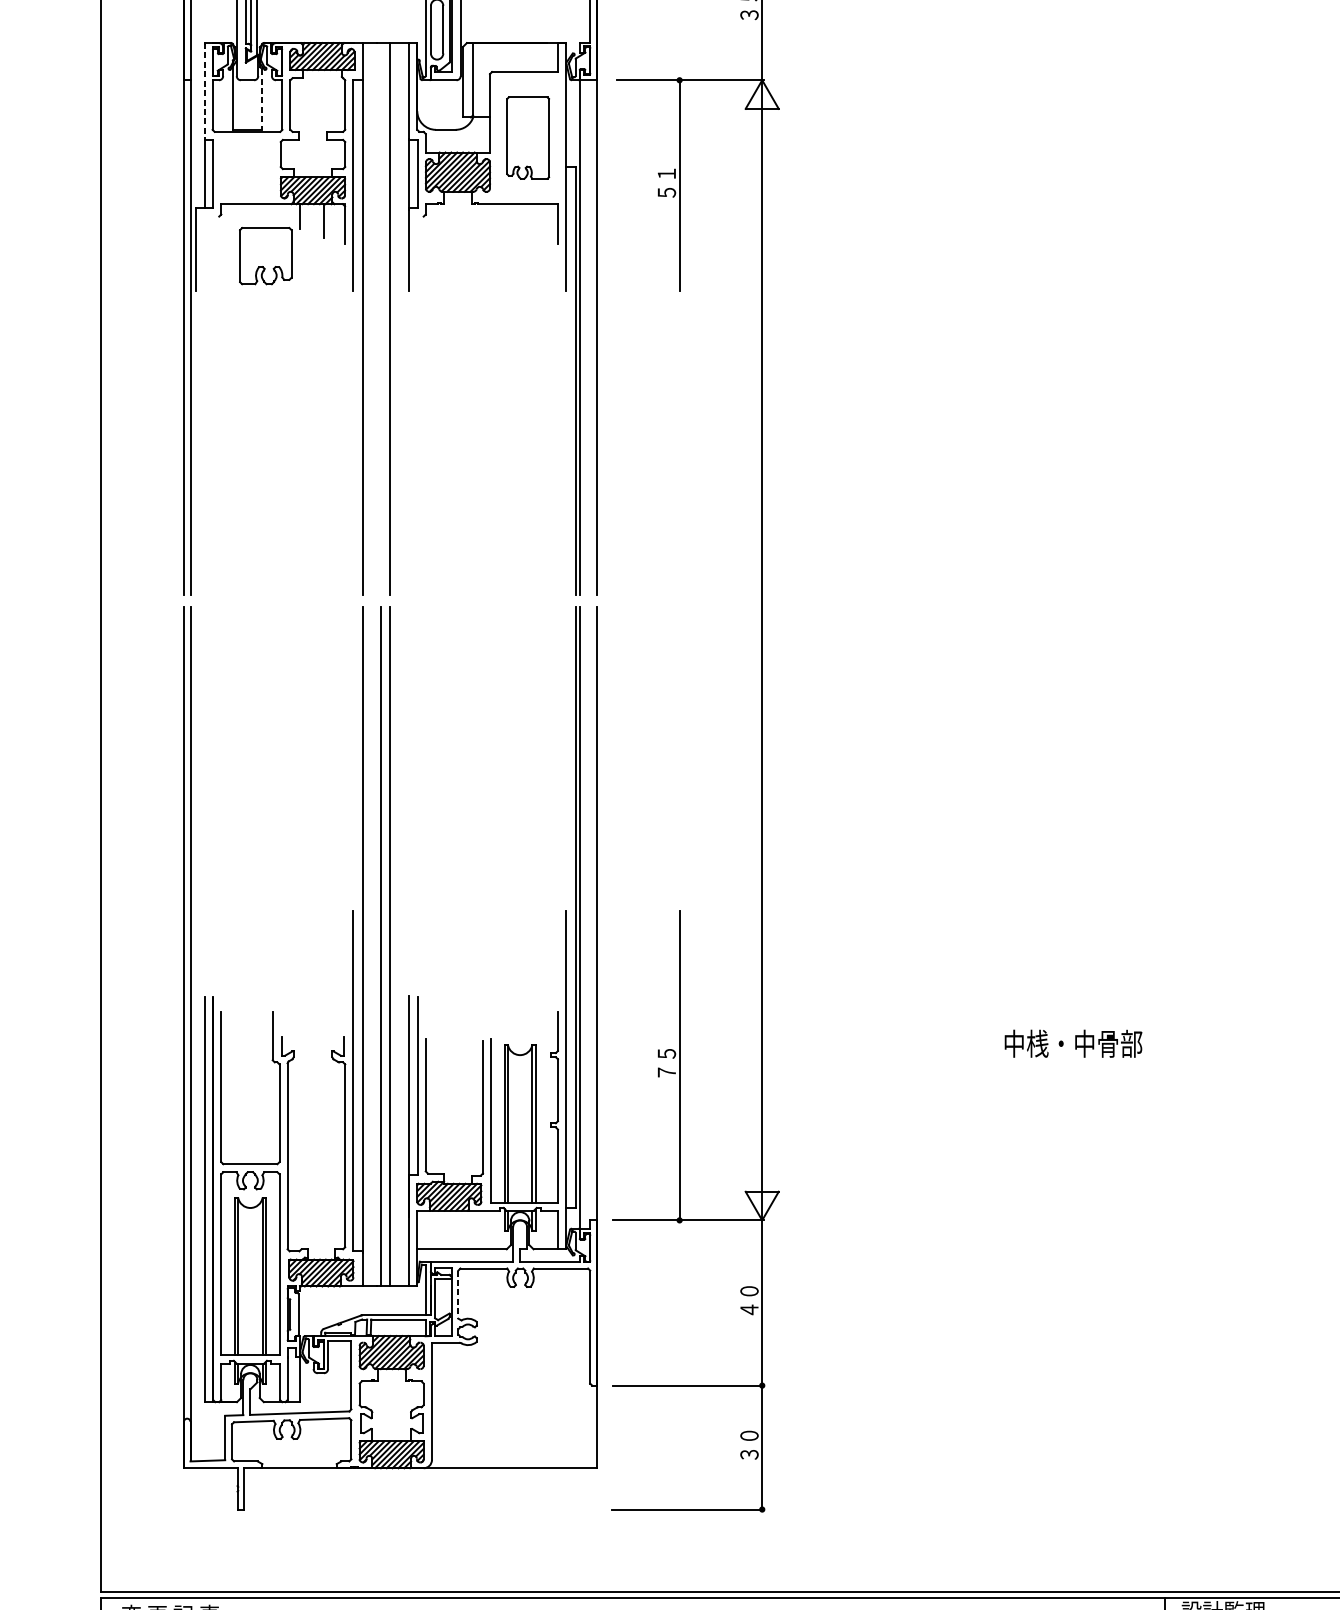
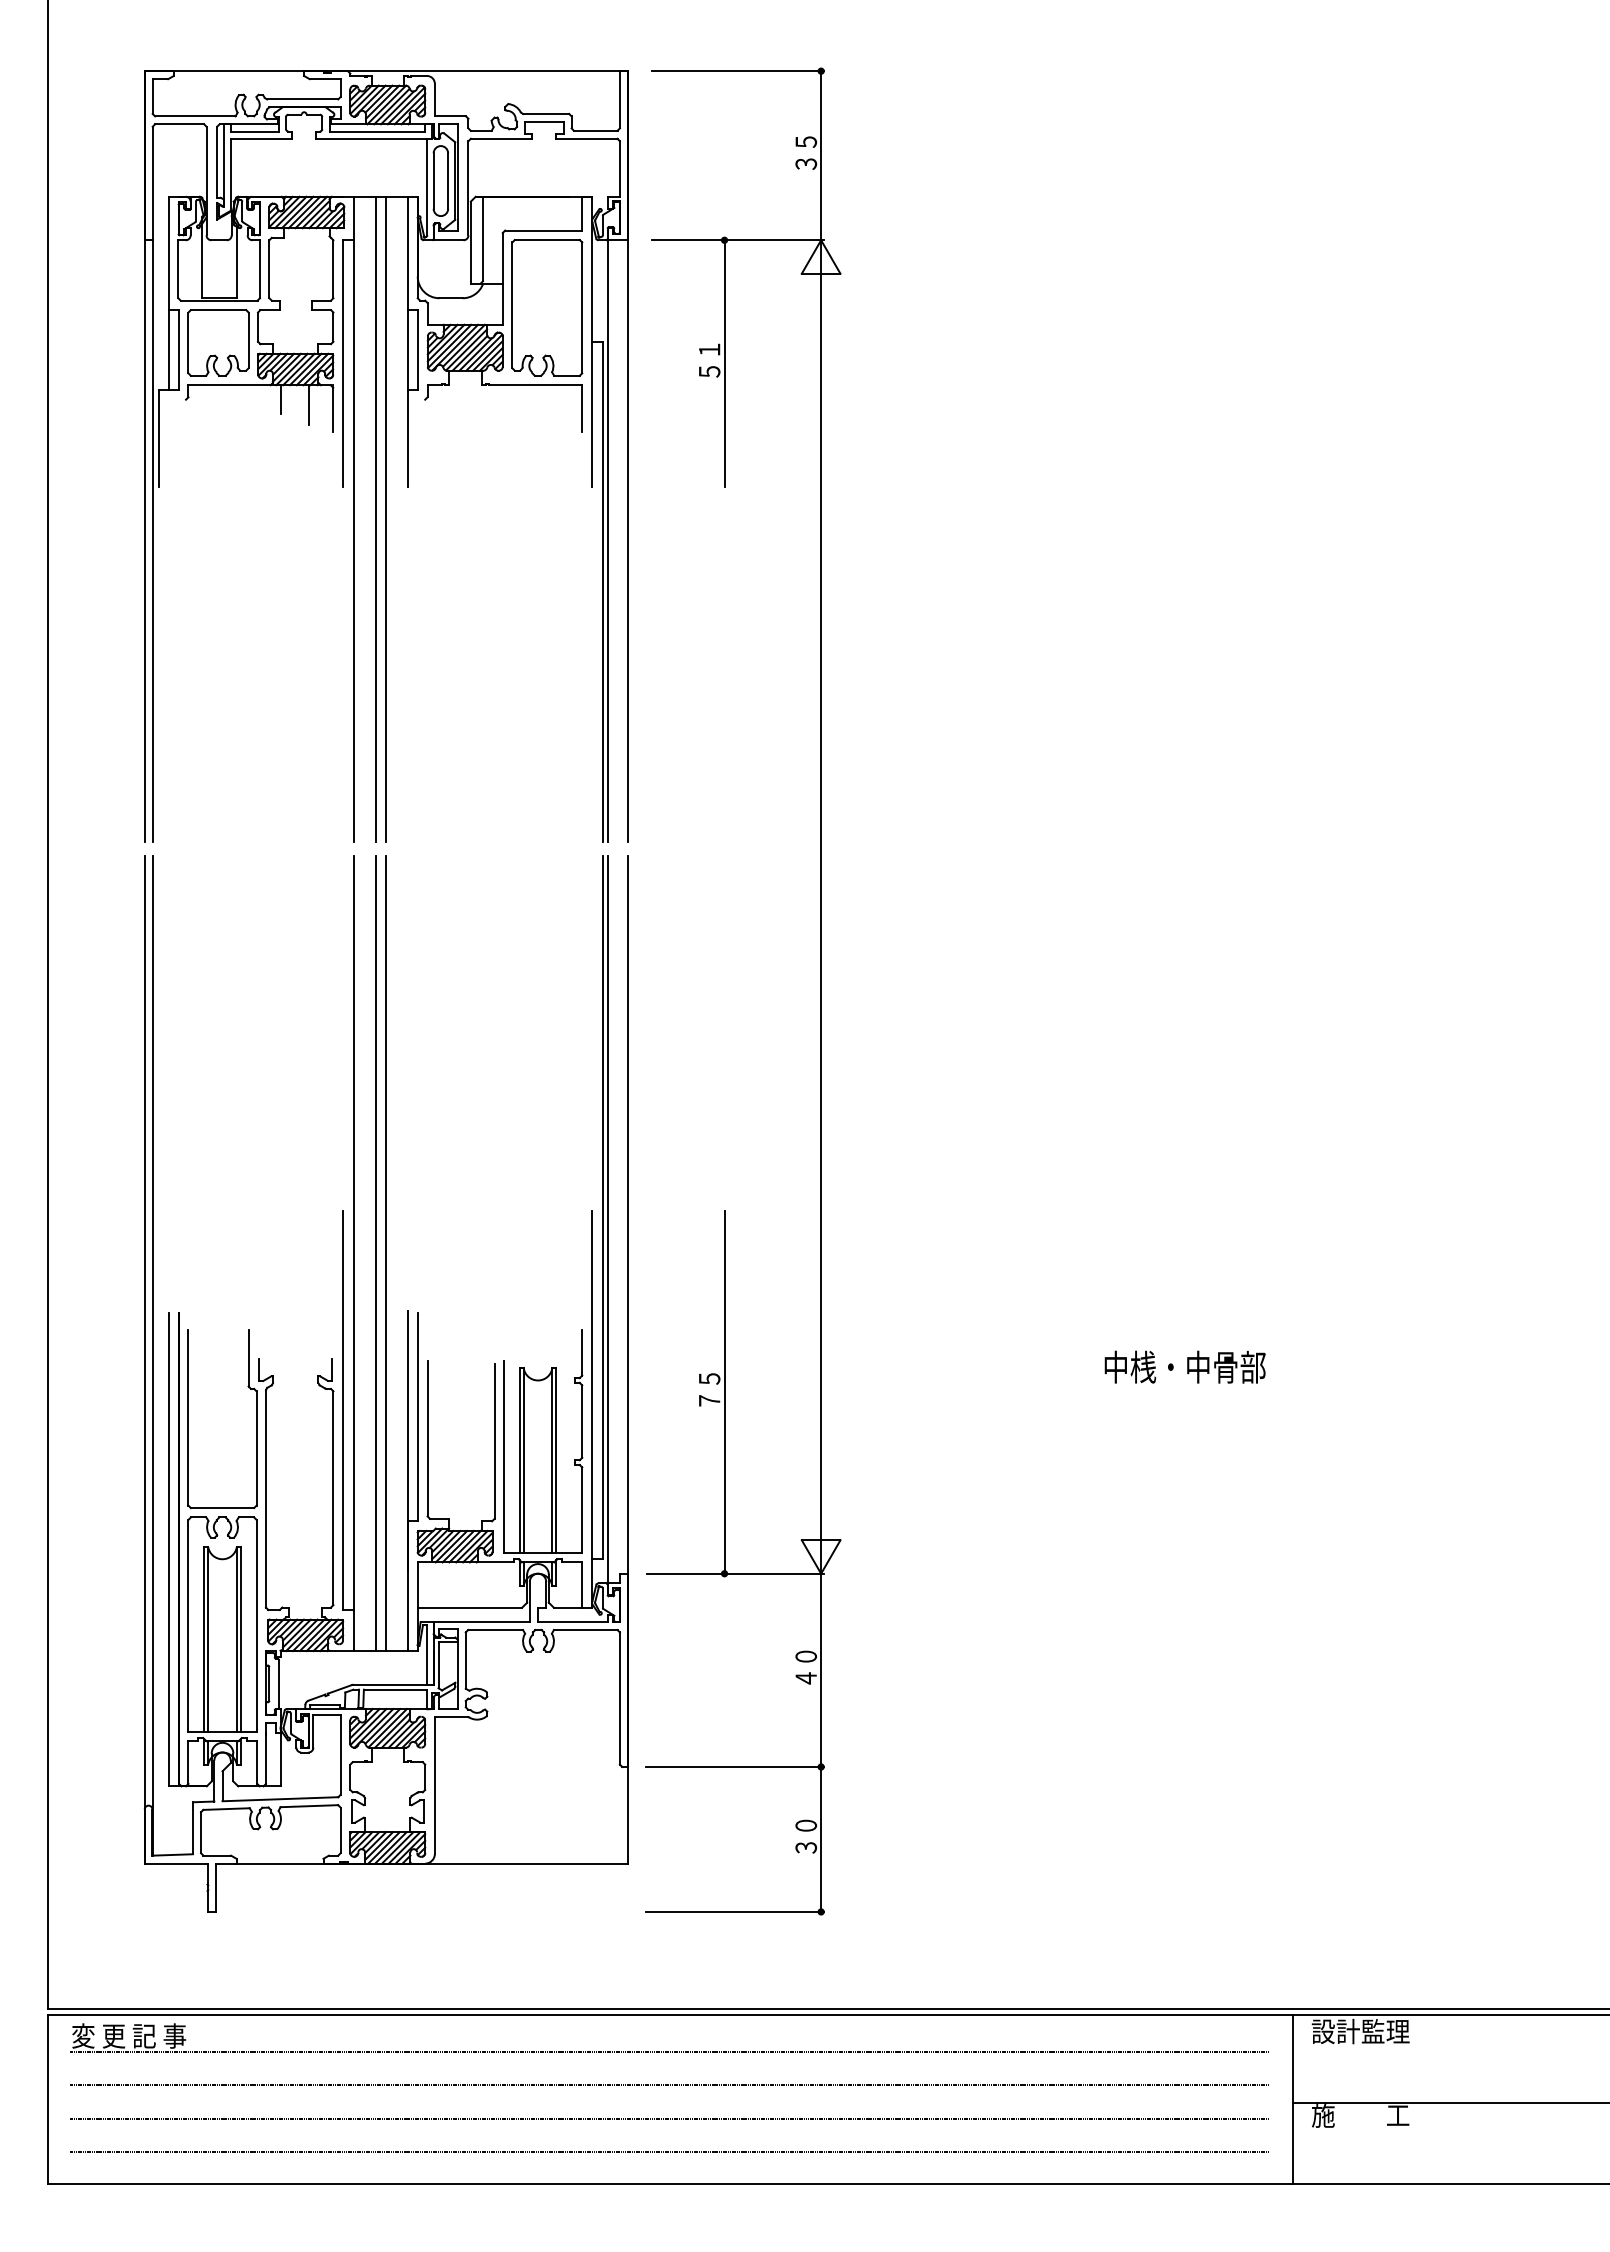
line: (204, 91) -> (168, 253), dashed -> solid
line: (262, 100) -> (236, 263), dashed -> solid
part: (528, 137) -> (547, 307), size x1.43
part: (265, 255) -> (218, 342), moved
line: (381, 318) -> (375, 518), added
line: (458, 1295) -> (465, 1661), dashed -> solid

